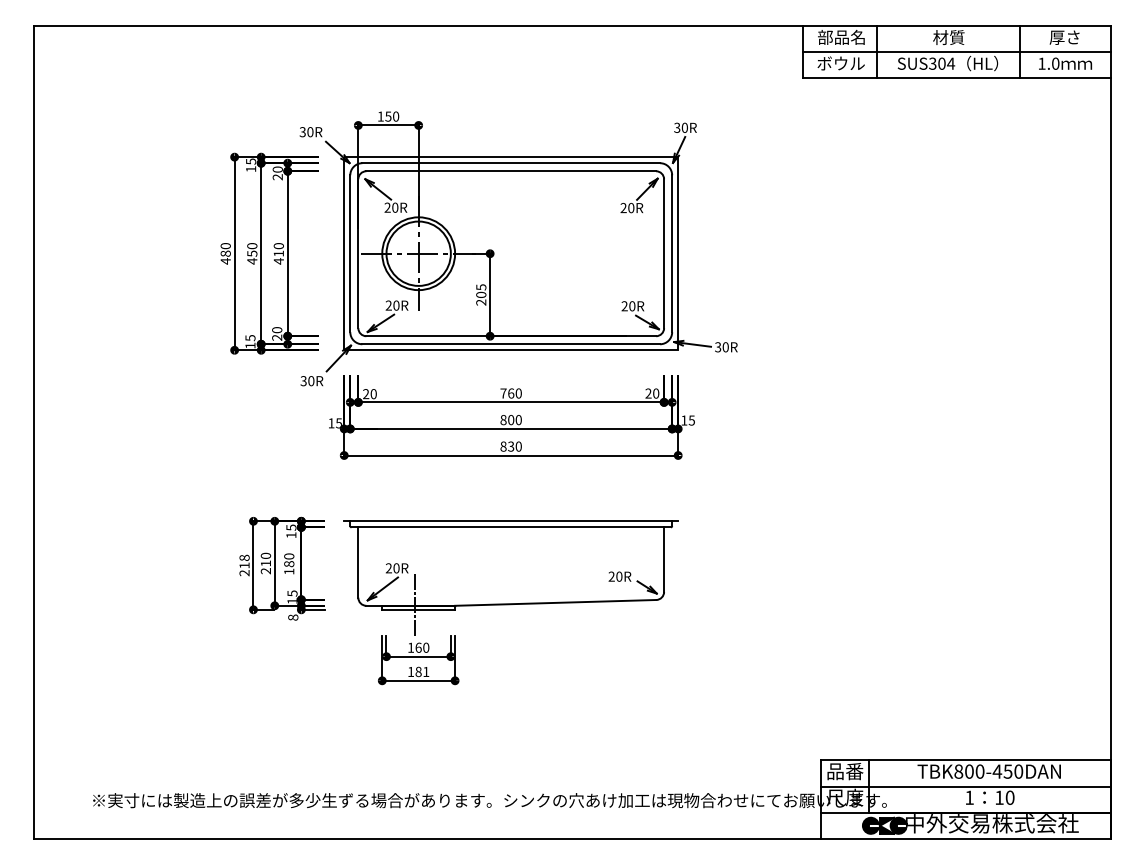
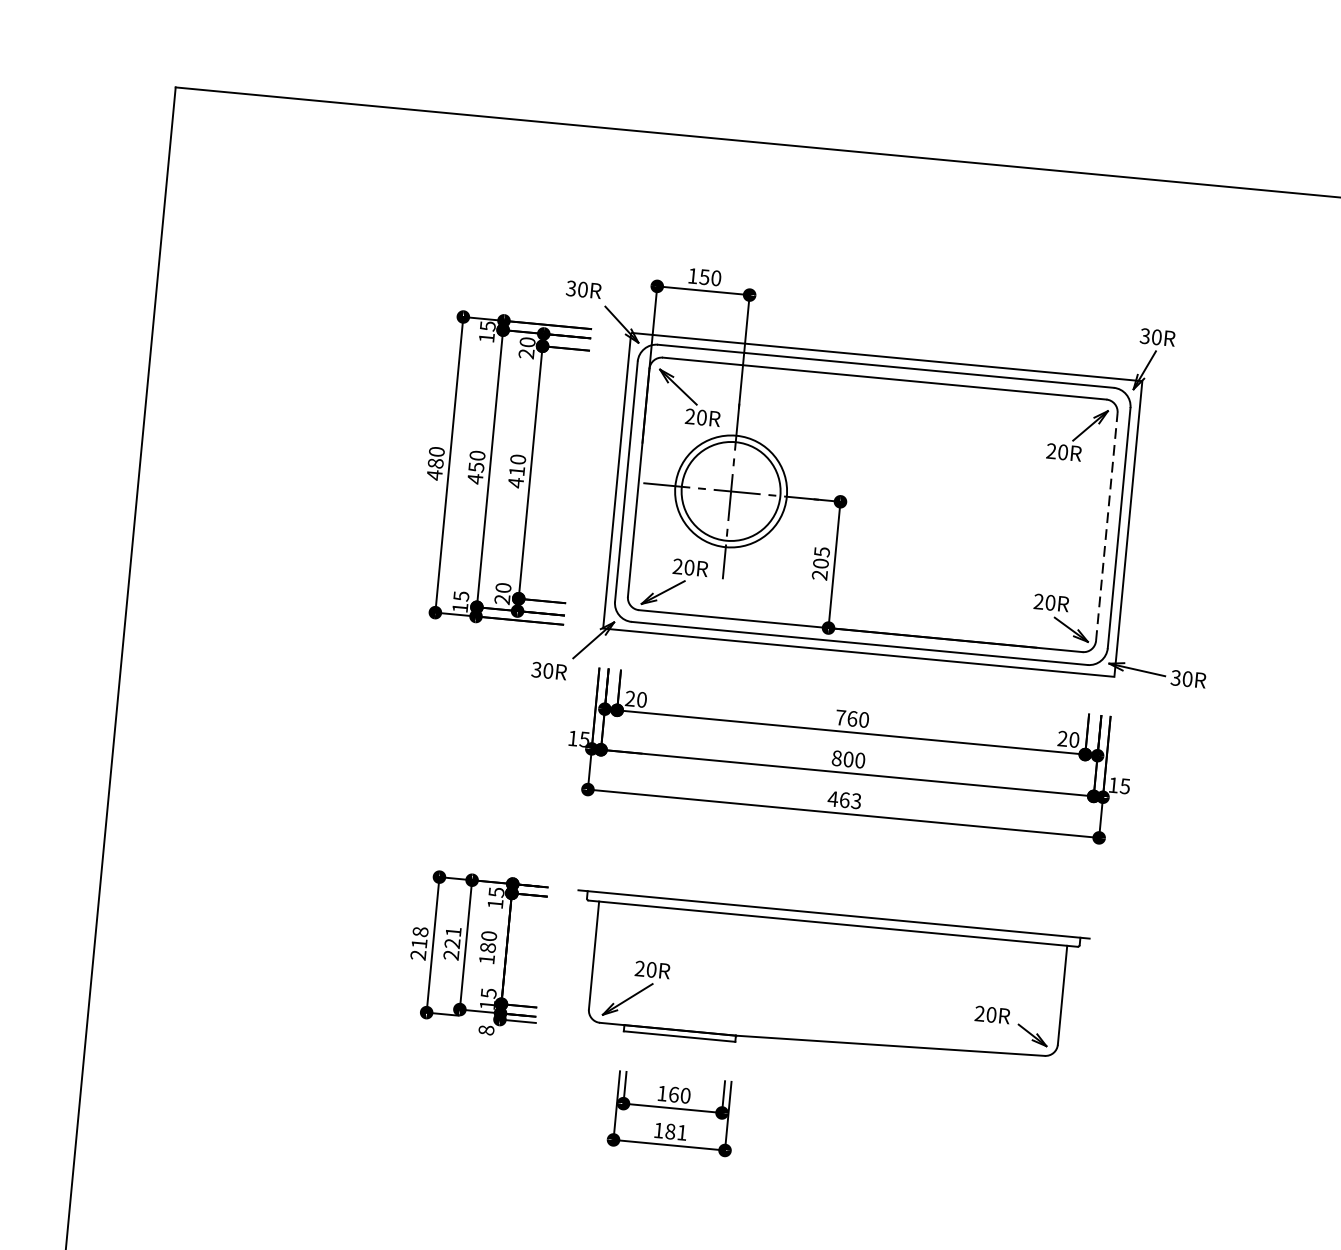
line: (664, 253) -> (1107, 526), solid -> dashed
text: (510, 446) -> (843, 799), 830 -> 463
text: (265, 559) -> (452, 937), 210 -> 221
line: (414, 605) -> (673, 1029), removed

